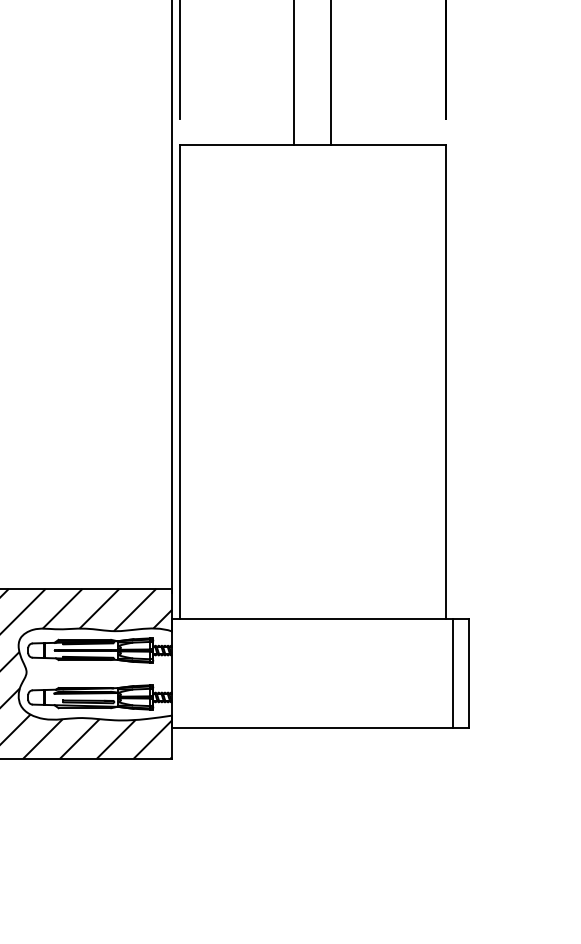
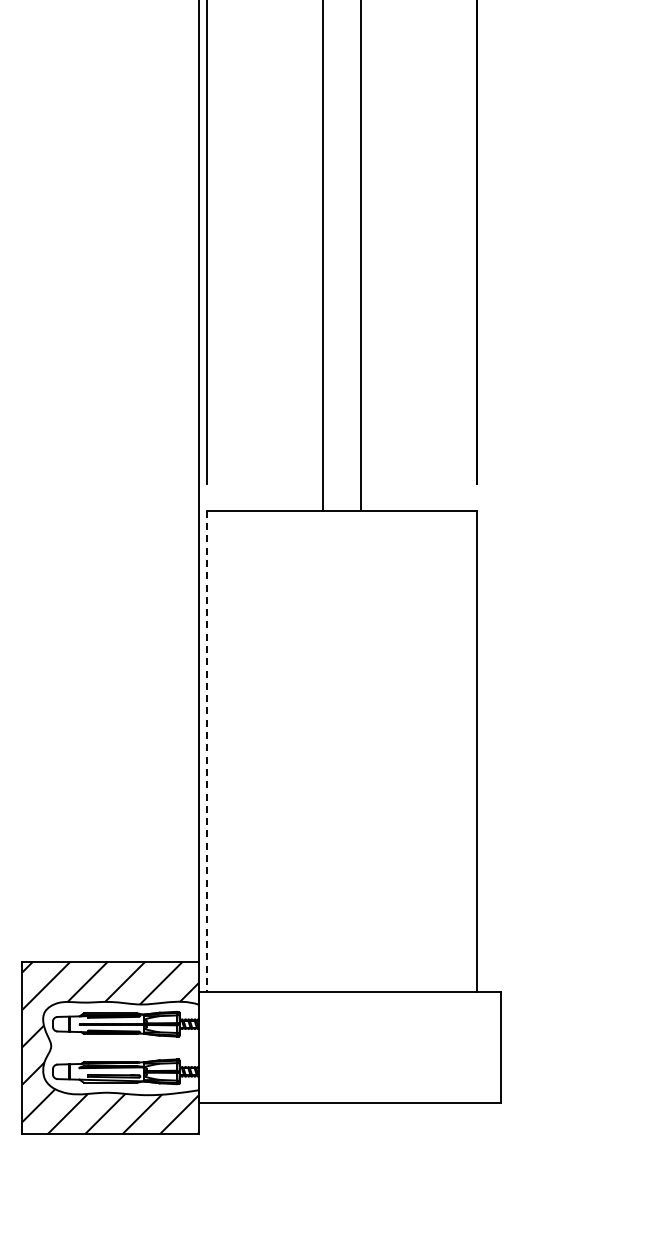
line: (179, 382) -> (206, 751), solid -> dashed
line: (453, 672) -> (484, 1046), removed

